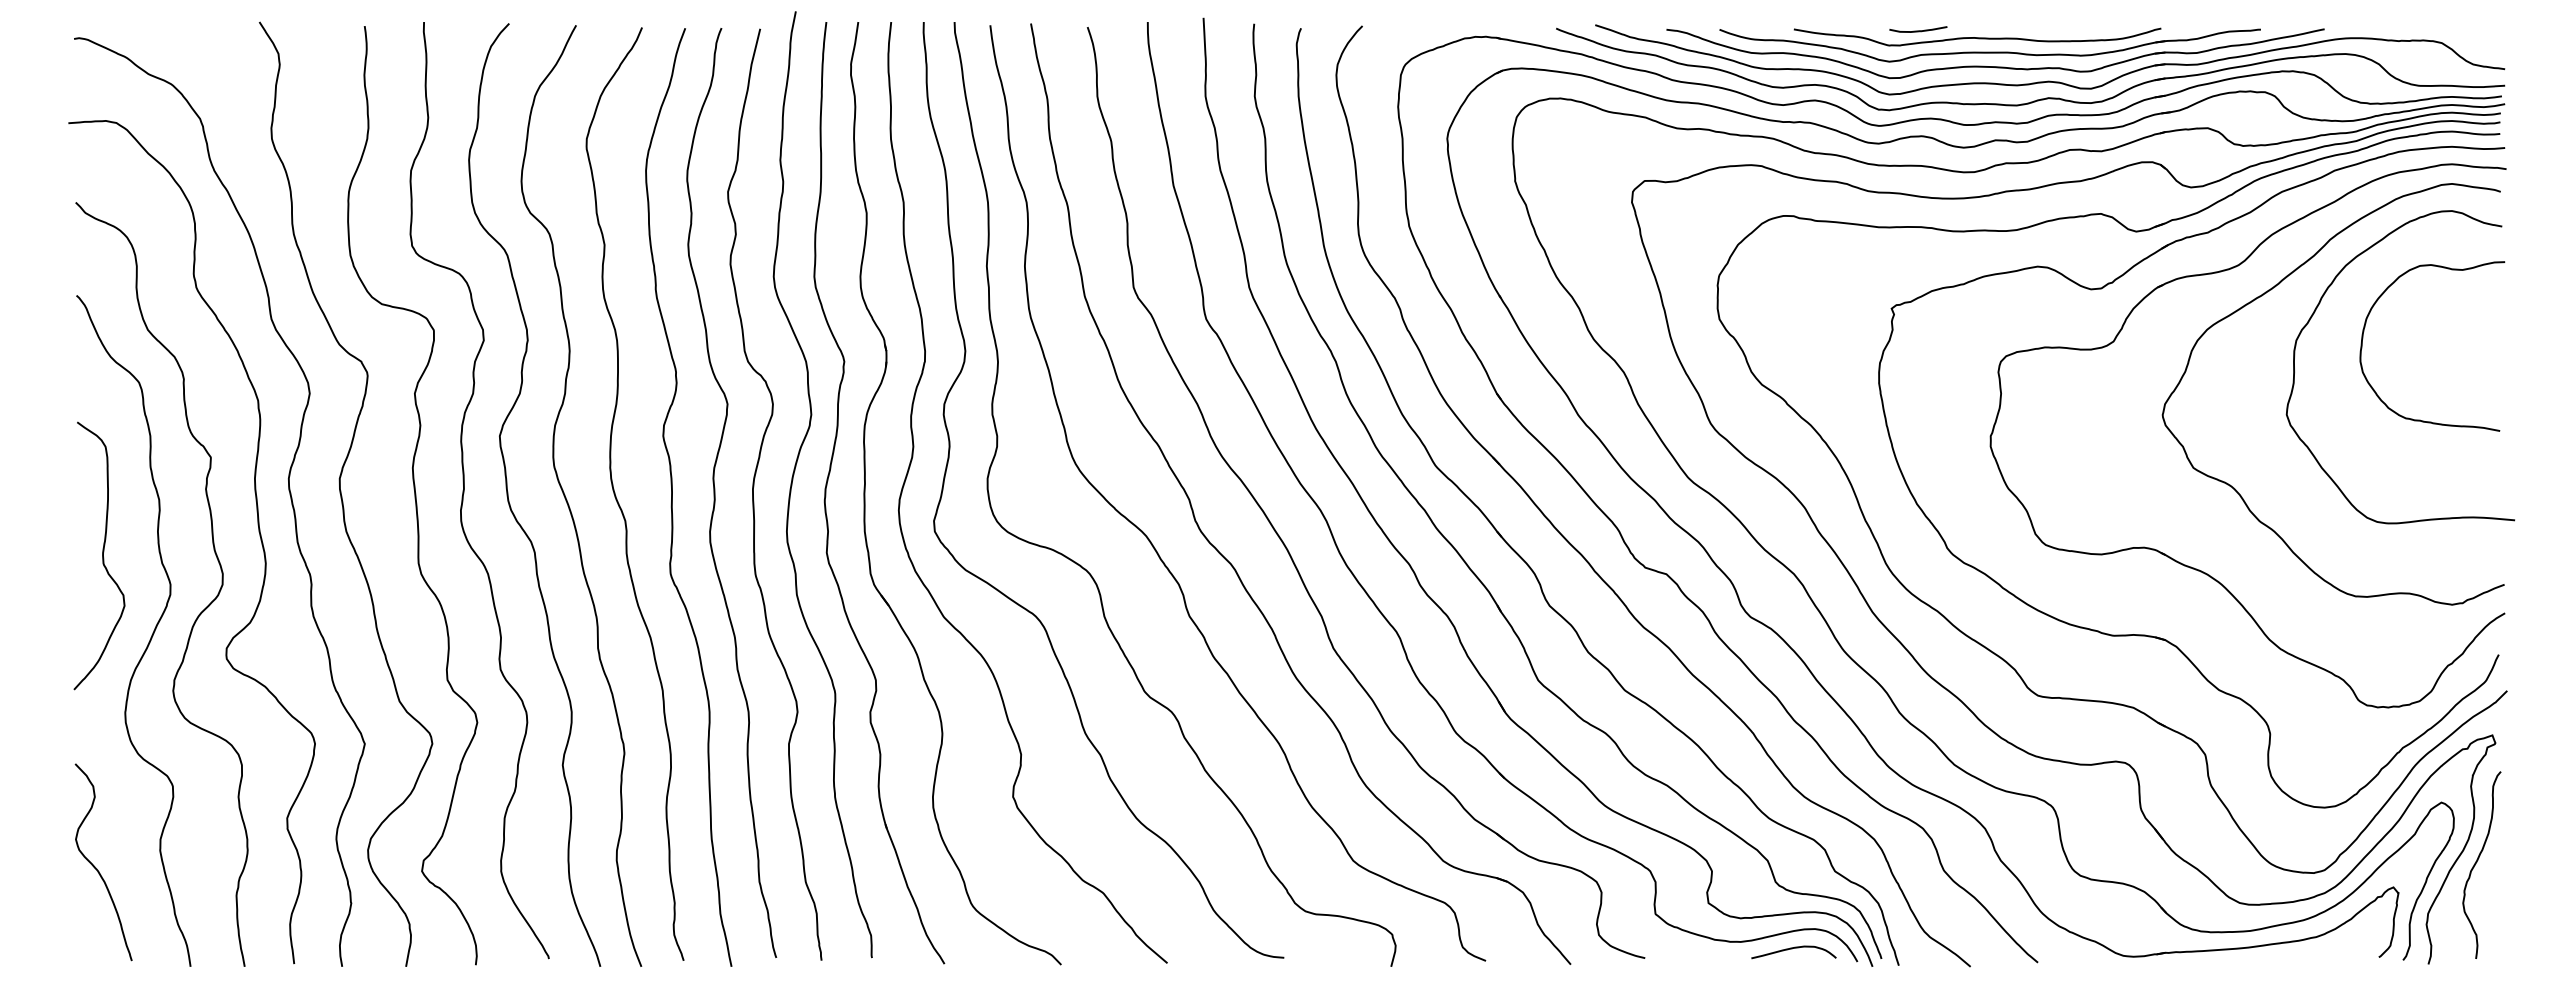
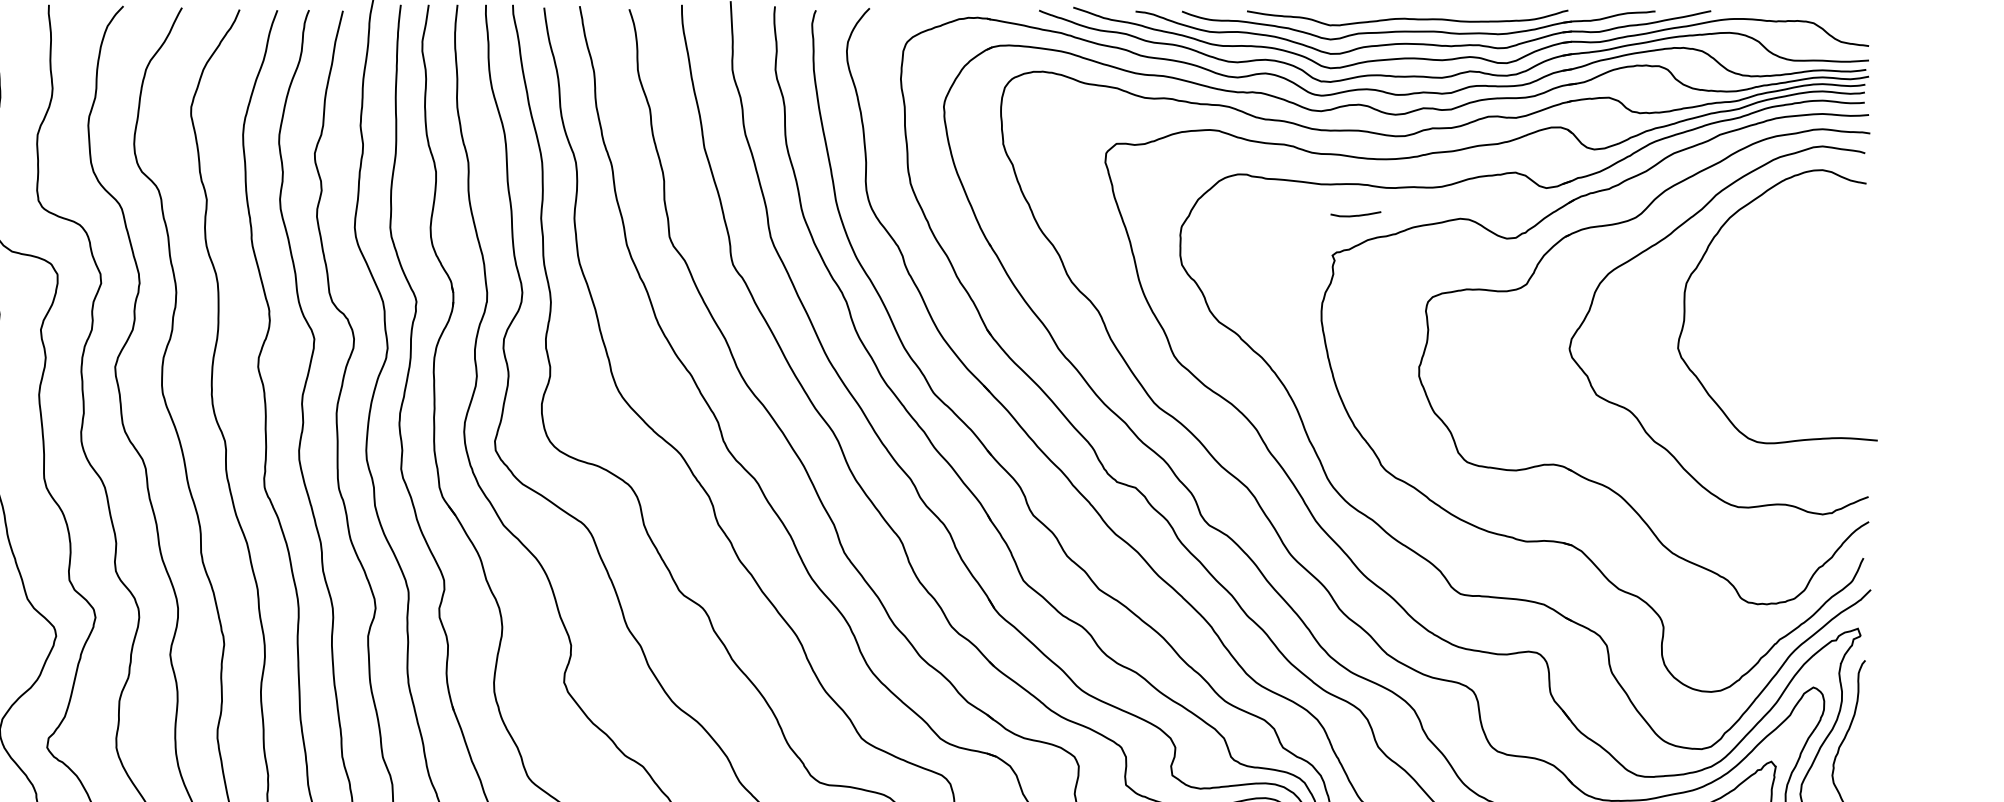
curve: (1918, 30) -> (1356, 215), moved
curve: (2363, 338) -> (1745, 281), removed

